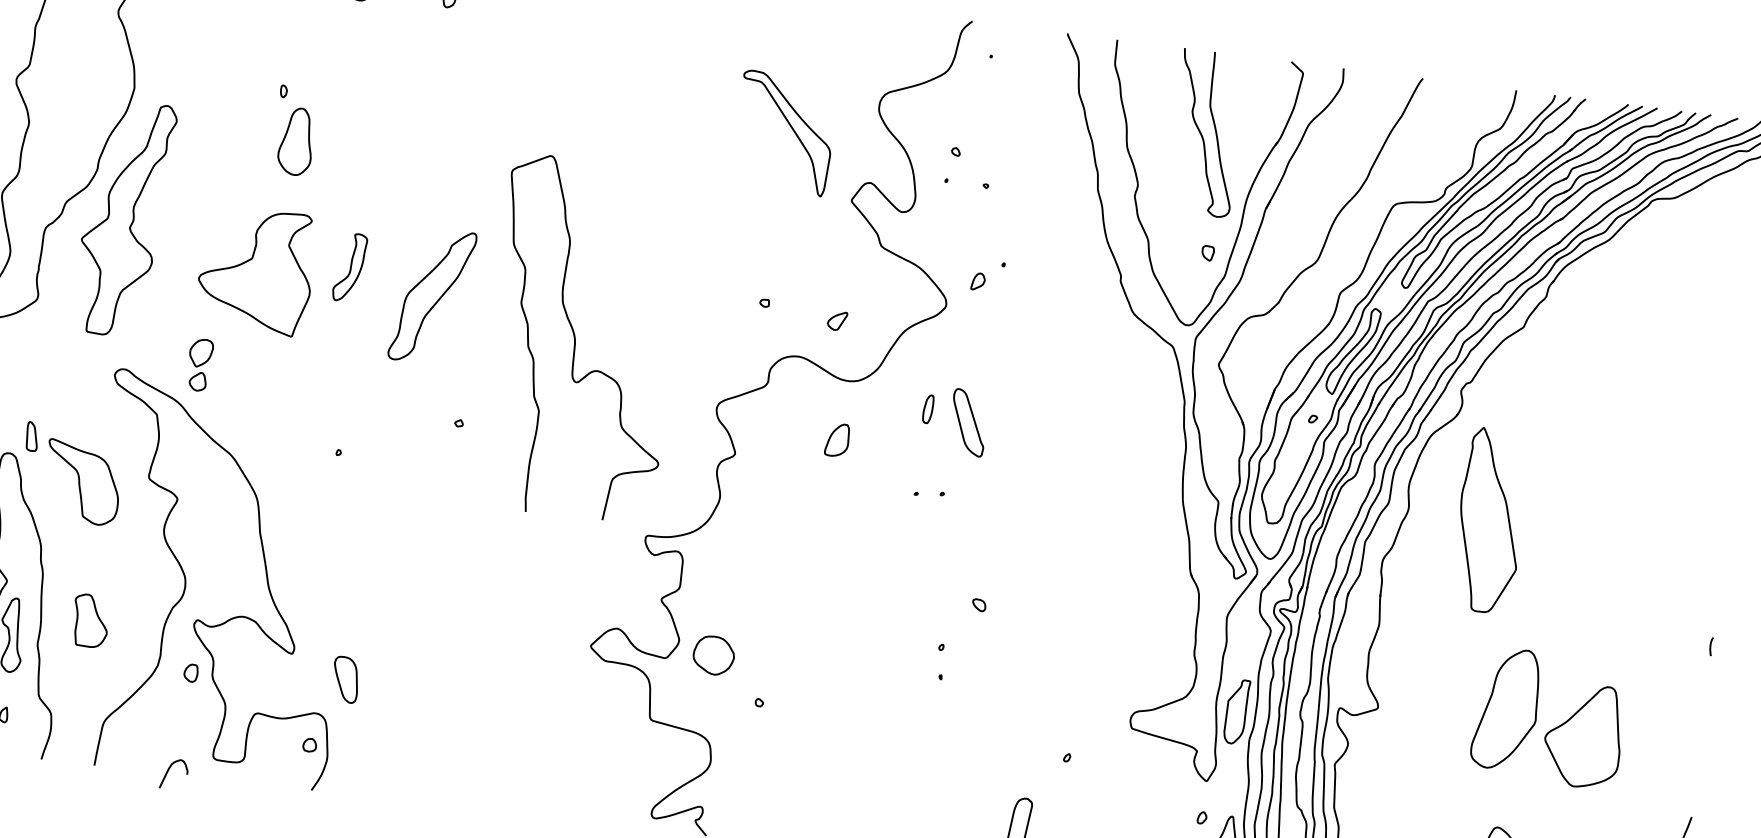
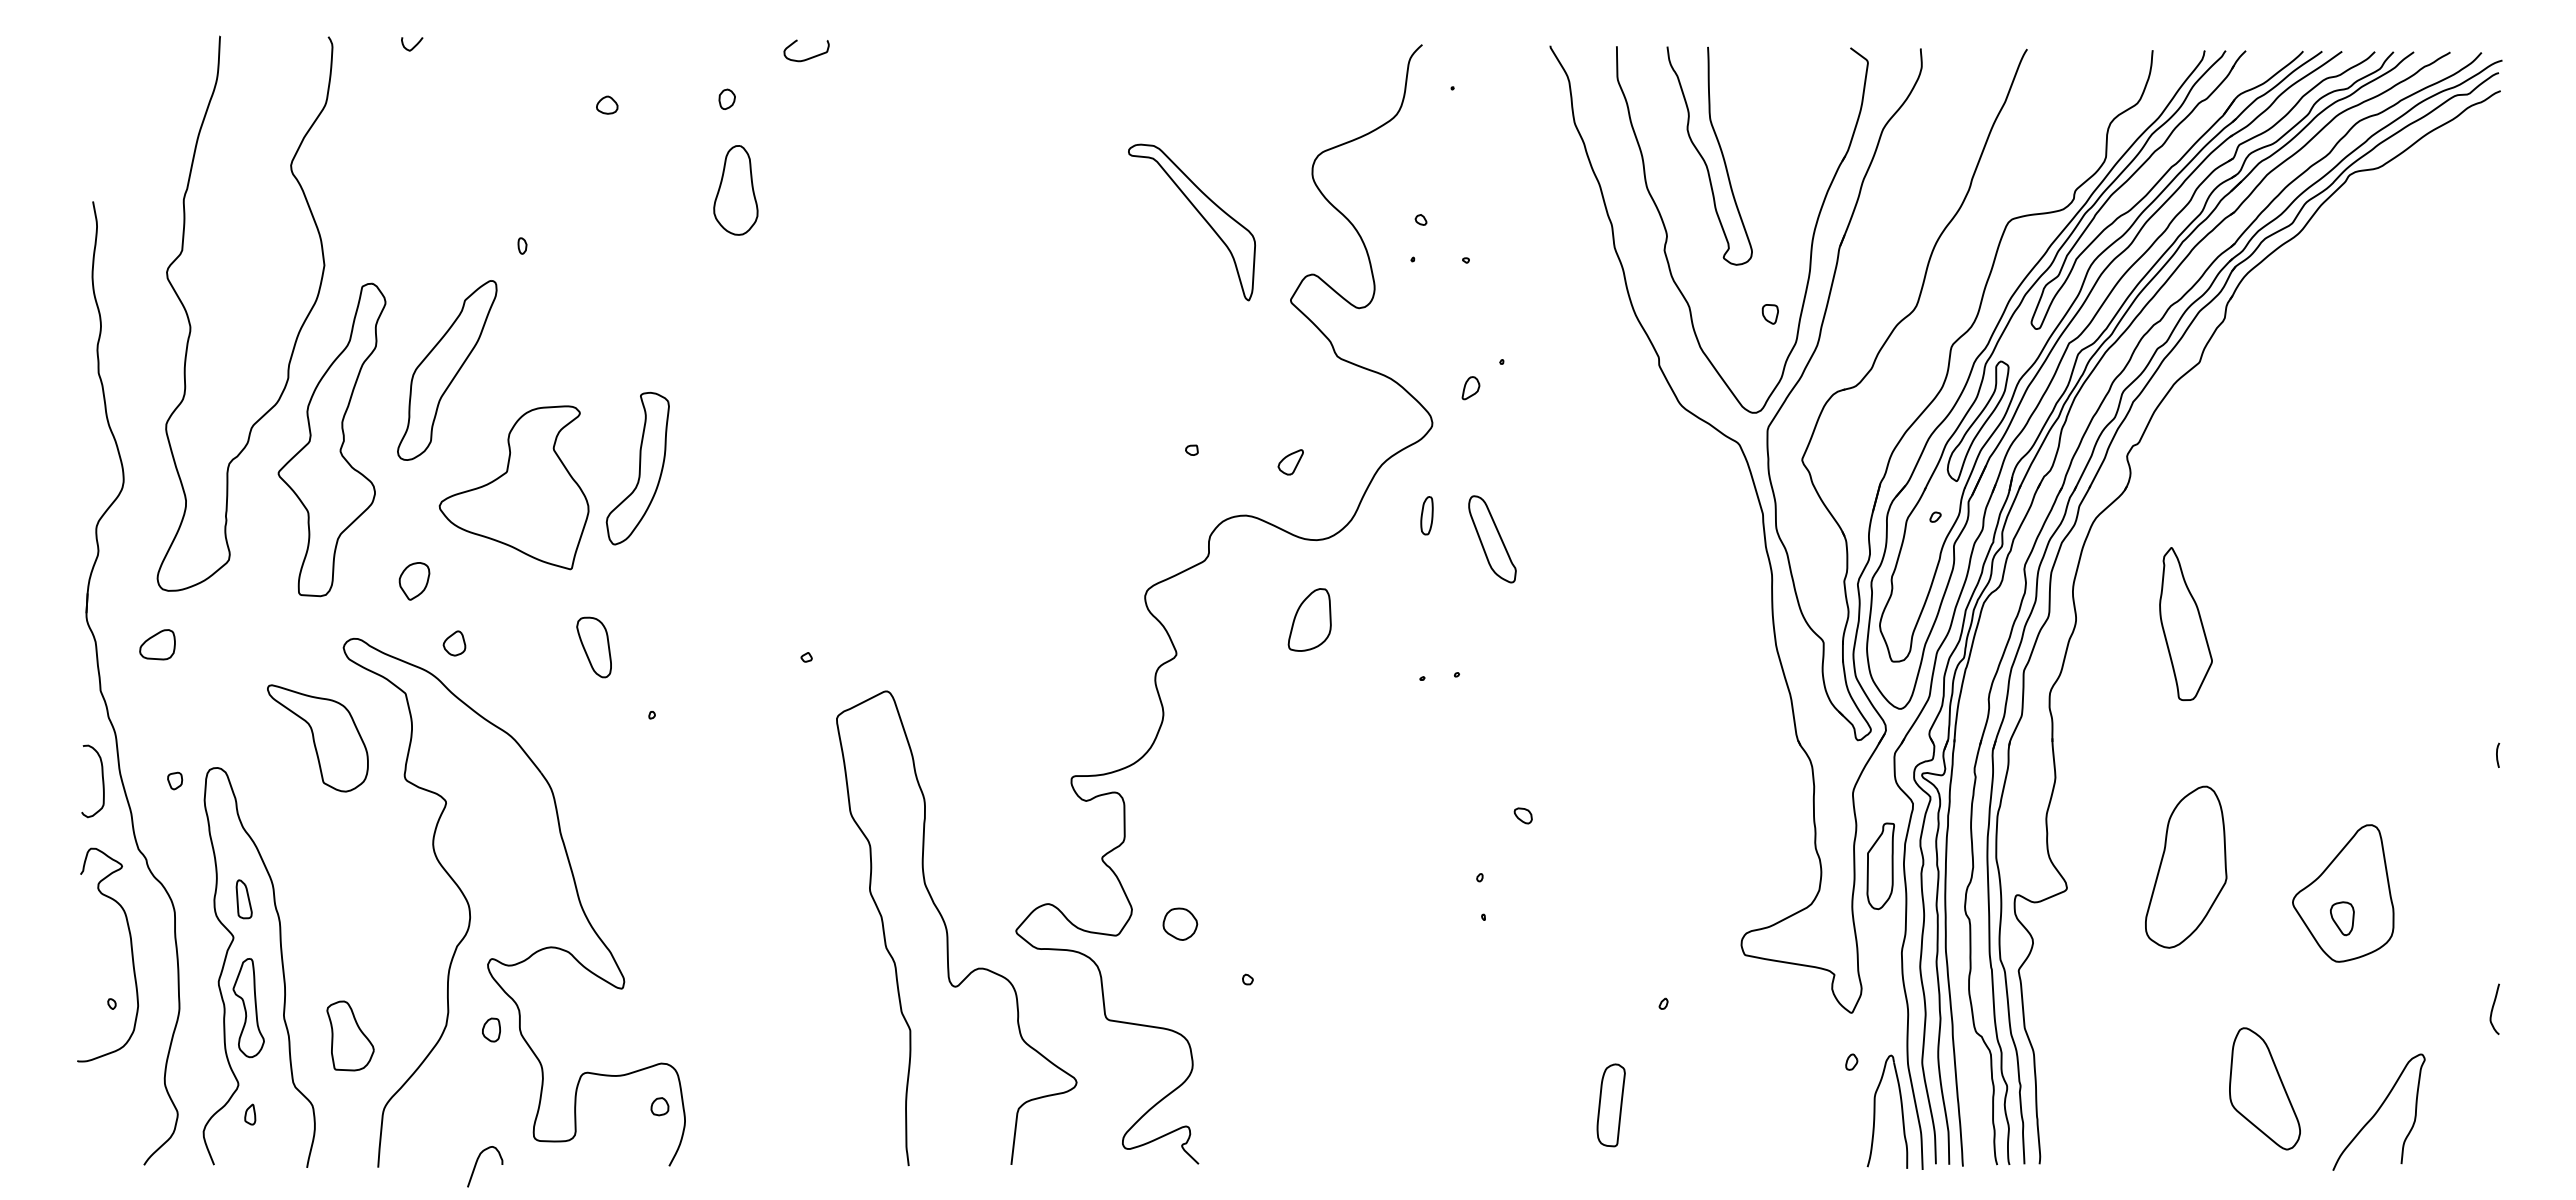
curve: (1201, 133) -> (1703, 157), moved
part: (296, 141) -> (735, 190), moved
part: (349, 267) -> (637, 468), size x1.67
part: (432, 296) -> (447, 370), moved
curve: (575, 338) -> (947, 928), moved
part: (201, 353) -> (414, 581), moved
part: (927, 408) -> (1426, 515), moved
part: (968, 422) -> (1492, 539), moved
part: (31, 436) -> (243, 899), moved
part: (837, 439) -> (1309, 619), size x1.43
part: (82, 482) -> (317, 738), moved
part: (1489, 521) -> (2185, 624), size x0.62
part: (90, 620) -> (350, 1035), moved
part: (714, 654) -> (1180, 923), size x0.62
part: (345, 679) -> (593, 647), moved
part: (1506, 708) -> (2186, 866), moved
part: (1236, 711) -> (1880, 866), moved
part: (1580, 754) -> (2342, 918), added

